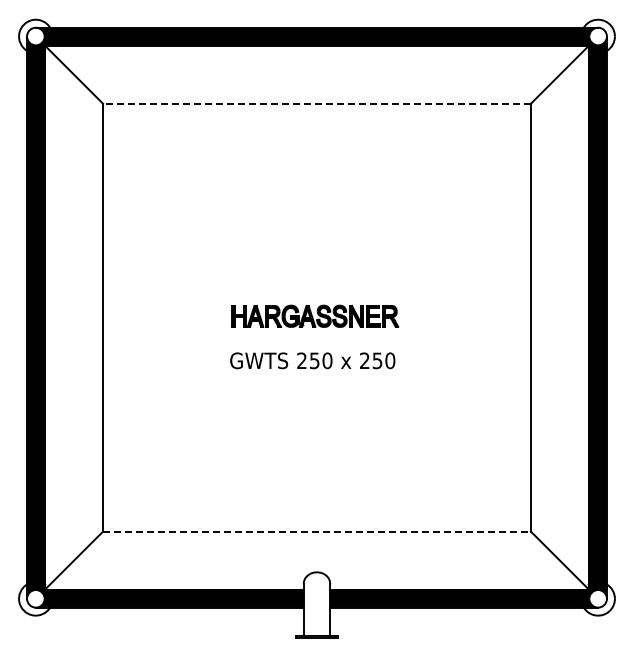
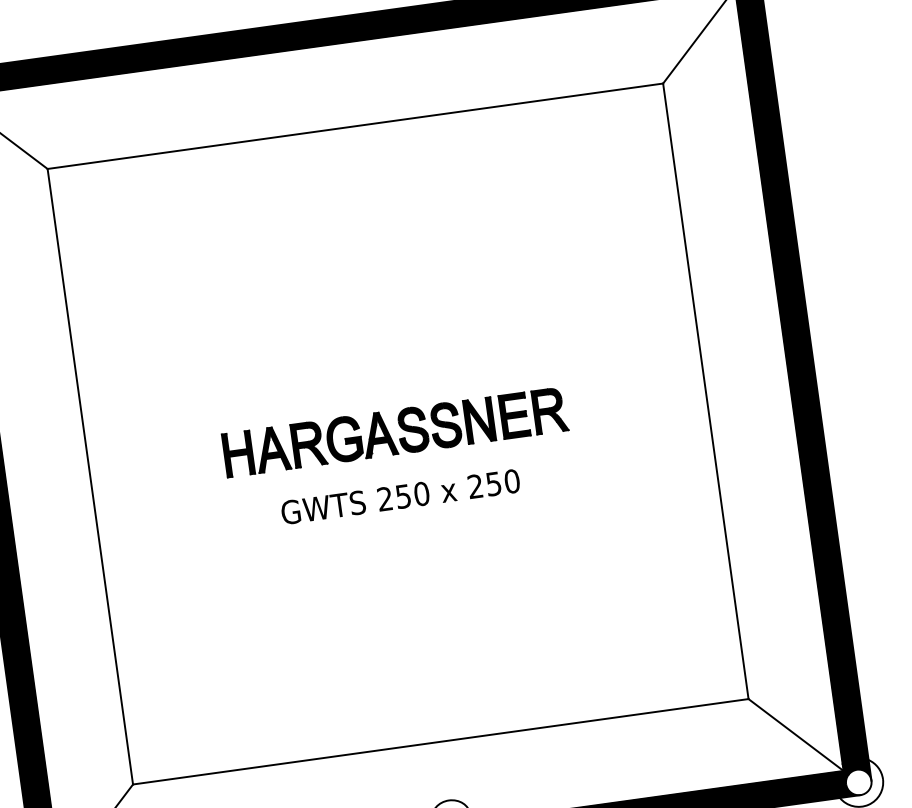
line: (317, 103) -> (356, 125), dashed -> solid
part: (315, 316) -> (395, 432), size x1.43
line: (317, 531) -> (441, 741), dashed -> solid

